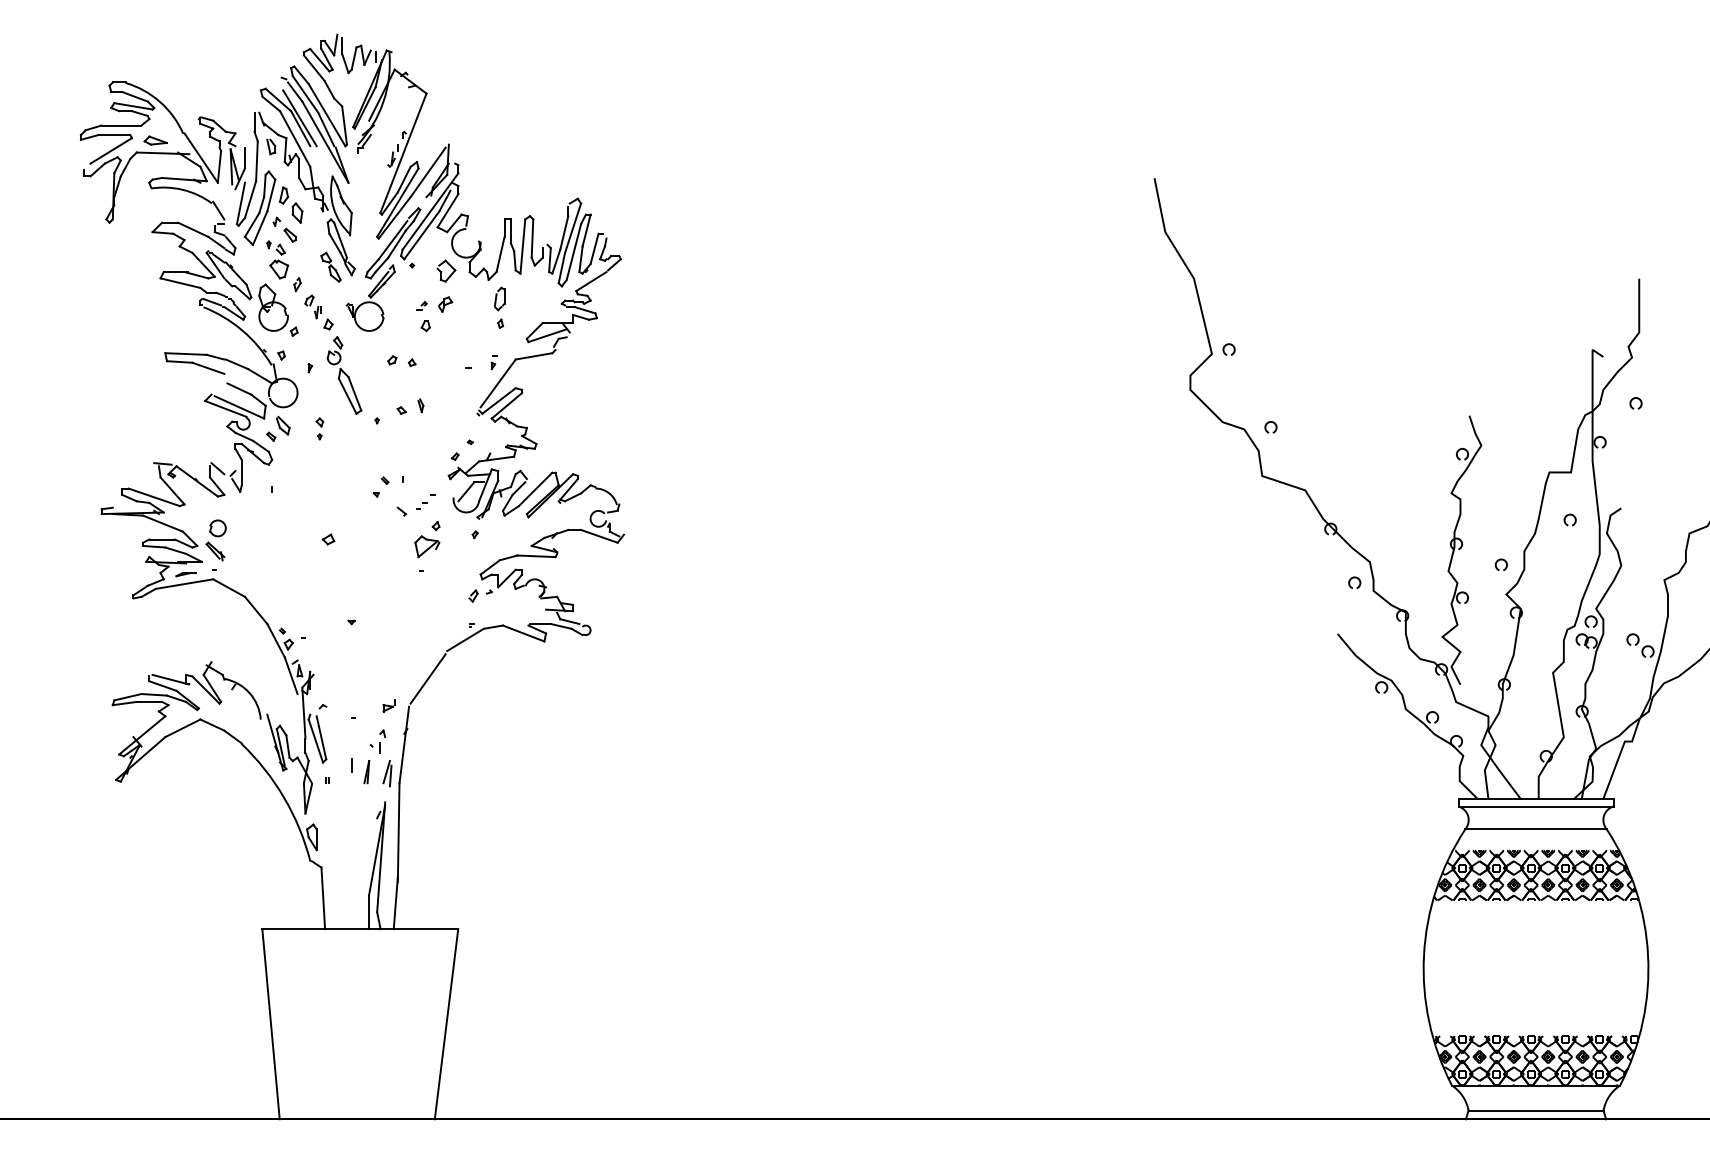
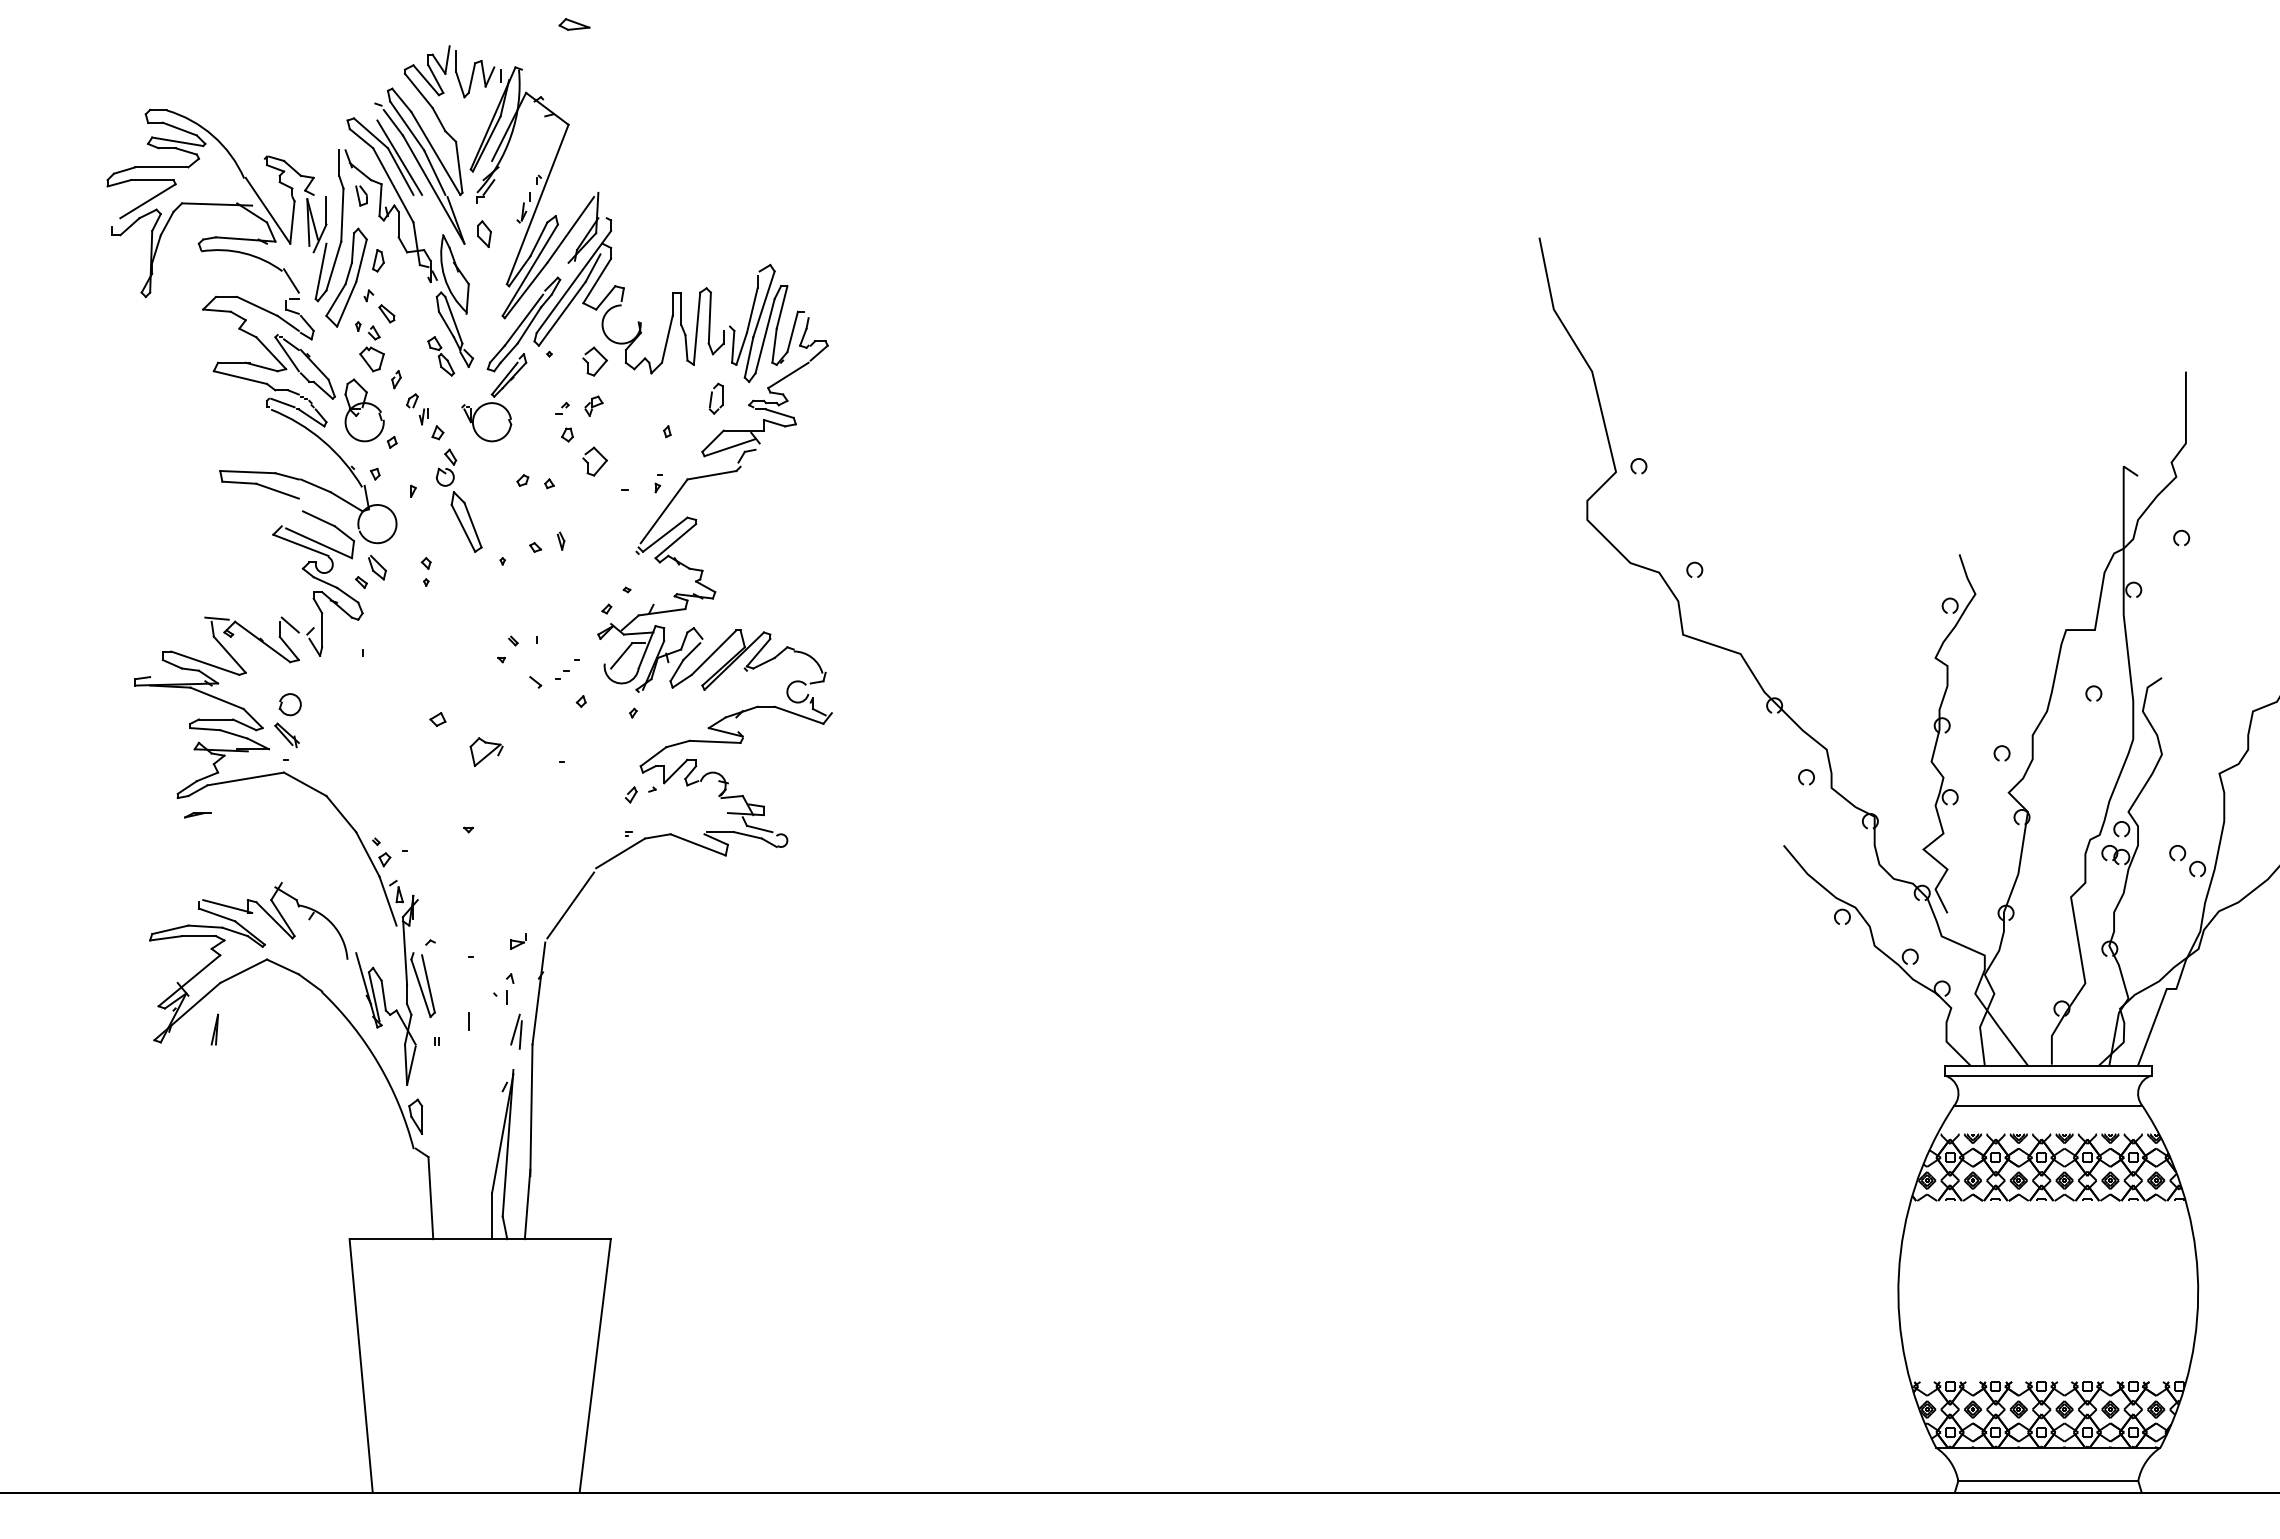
part: (155, 140) -> (574, 24), moved
part: (297, 212) -> (484, 233), moved
part: (499, 298) -> (715, 398), moved
part: (441, 346) -> (588, 462), added
part: (427, 546) -> (486, 751), moved
part: (185, 574) -> (197, 815), moved
part: (366, 771) -> (214, 1029), moved

